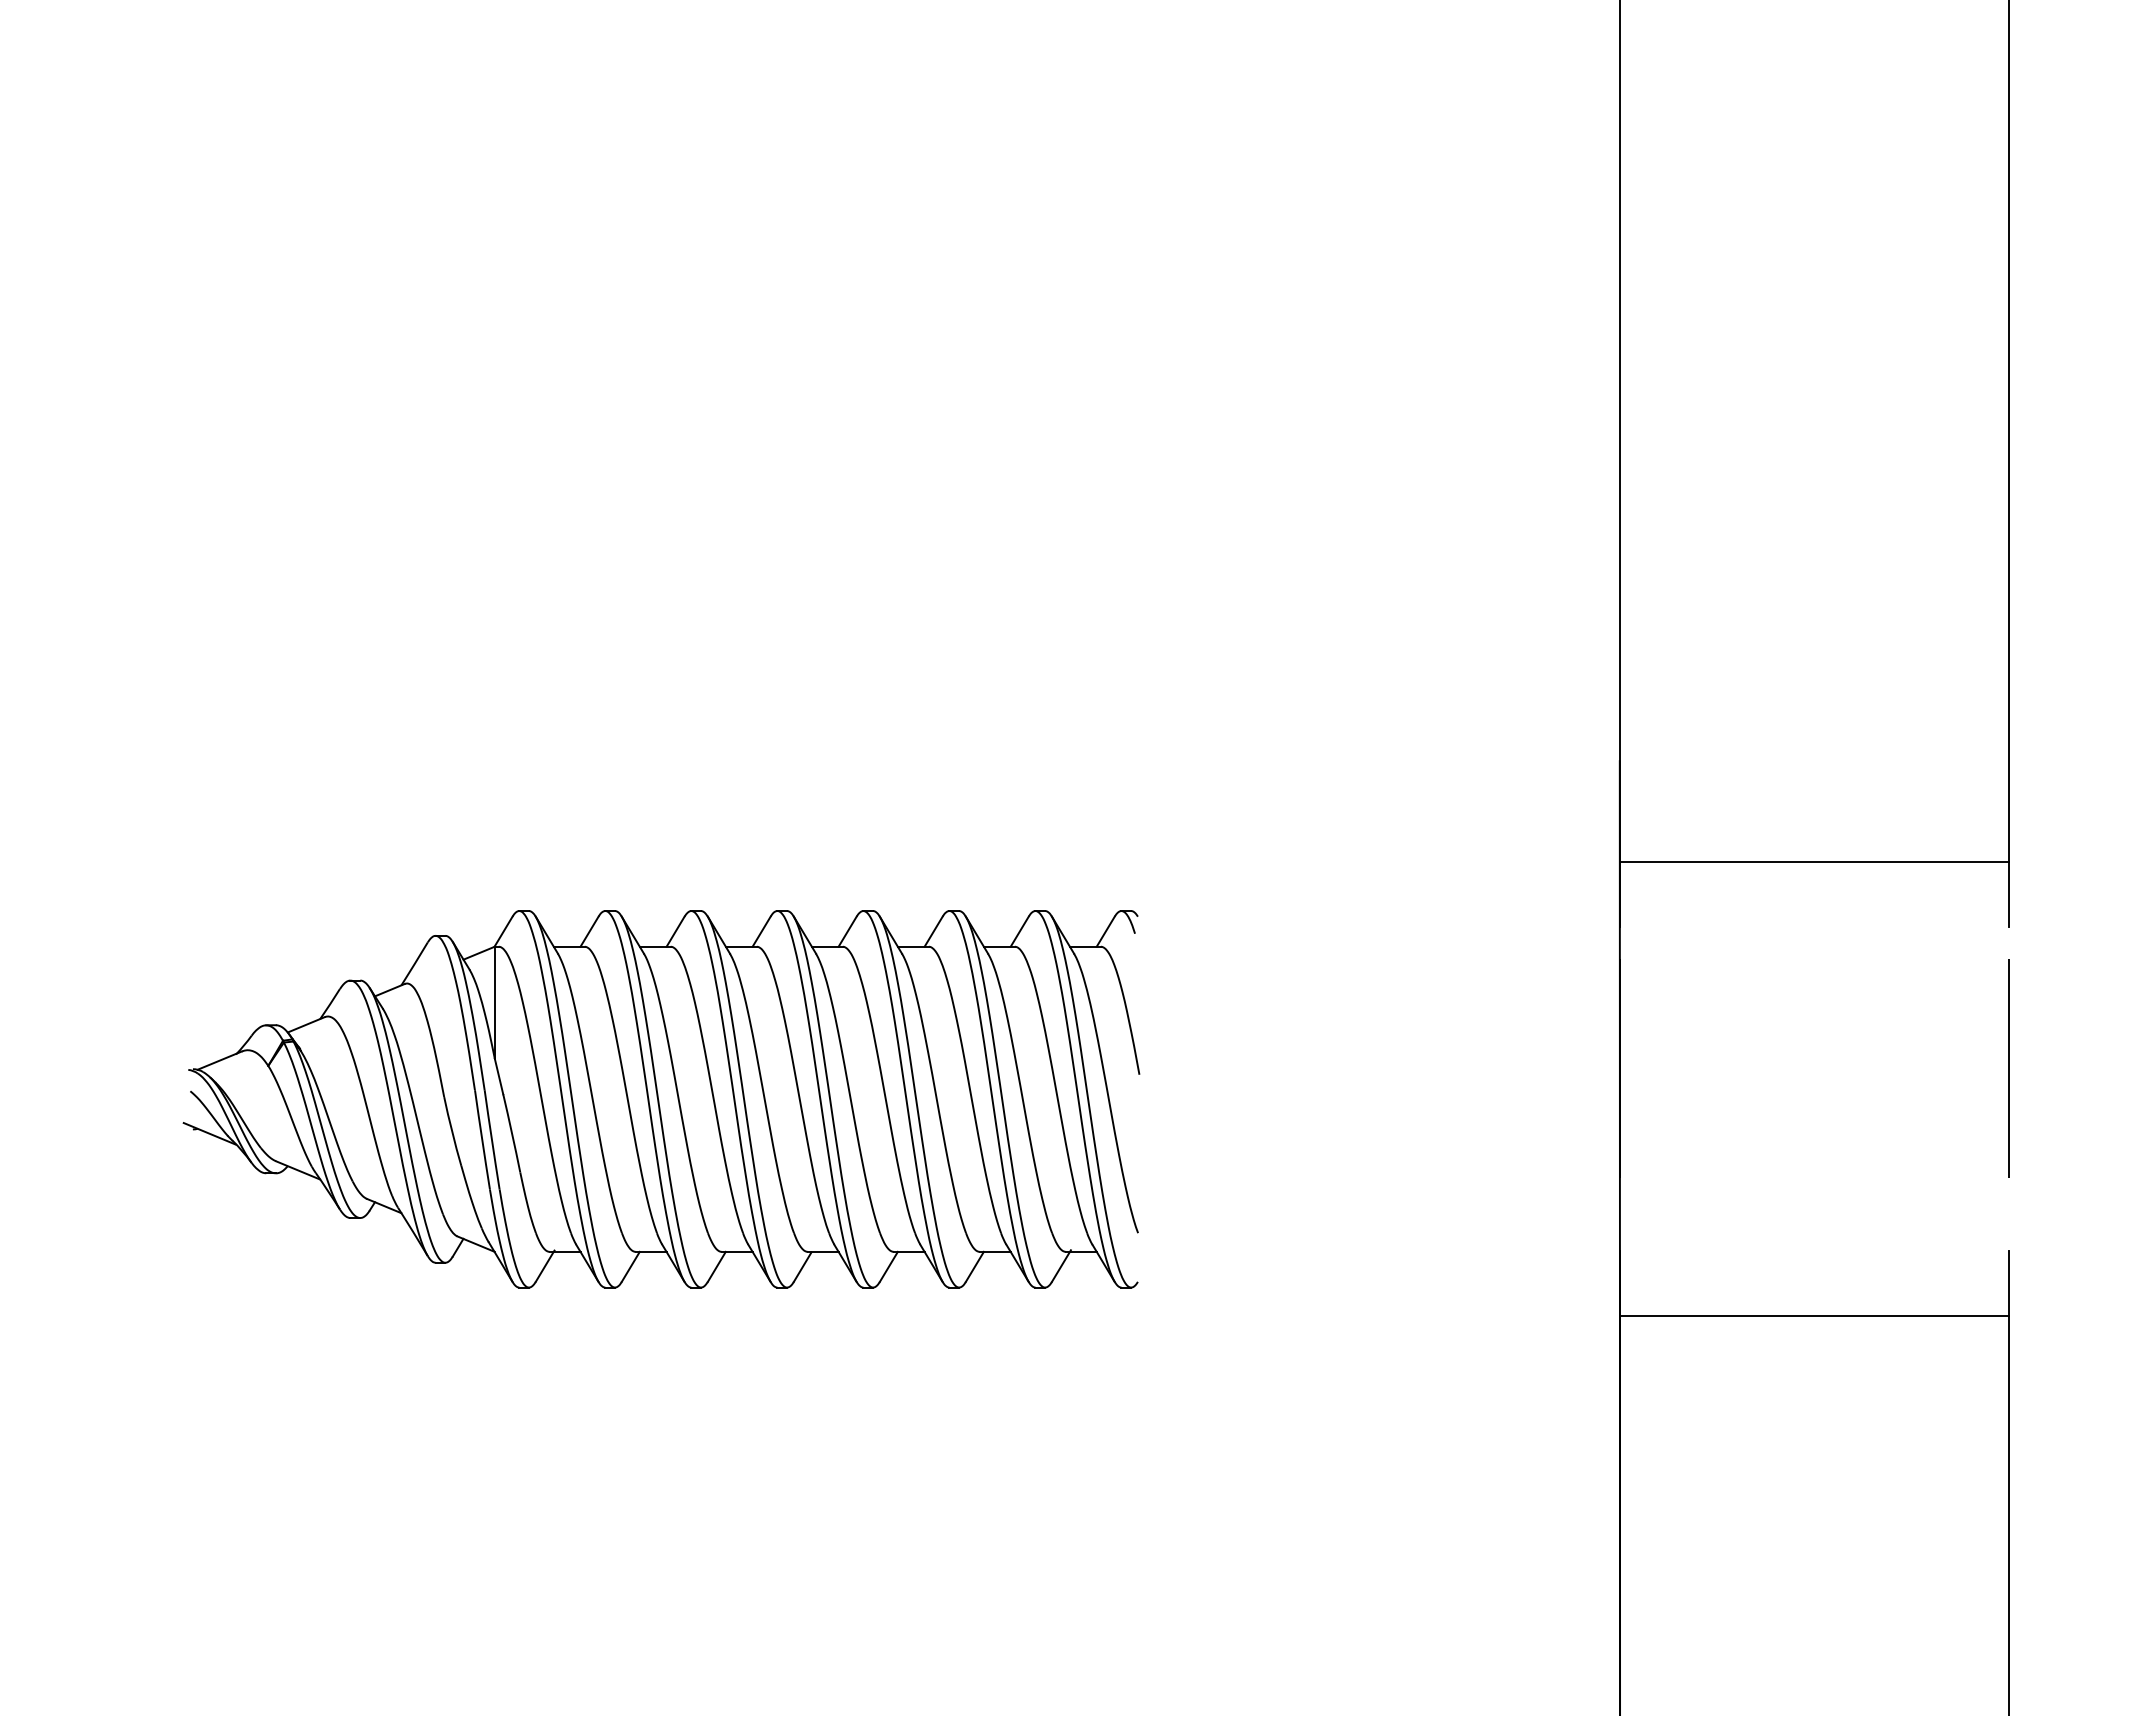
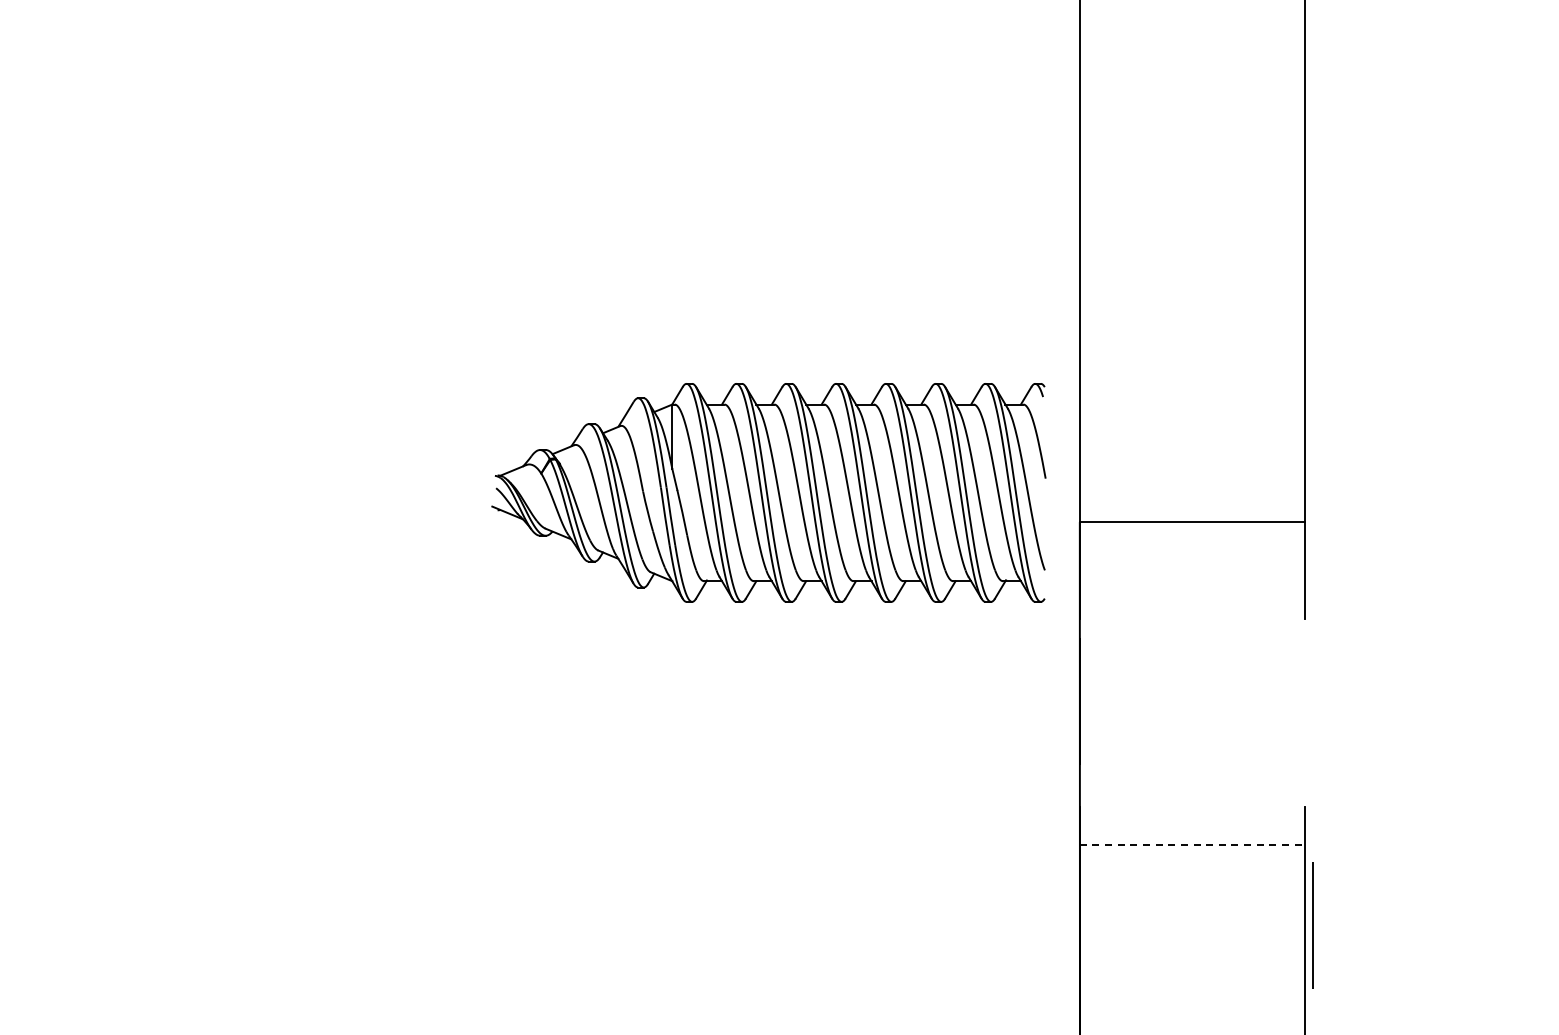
line: (1814, 862) -> (1192, 522), moved
line: (2007, 1069) -> (1312, 925), moved
part: (660, 1098) -> (768, 492), moved
line: (1814, 1316) -> (1192, 844), solid -> dashed

